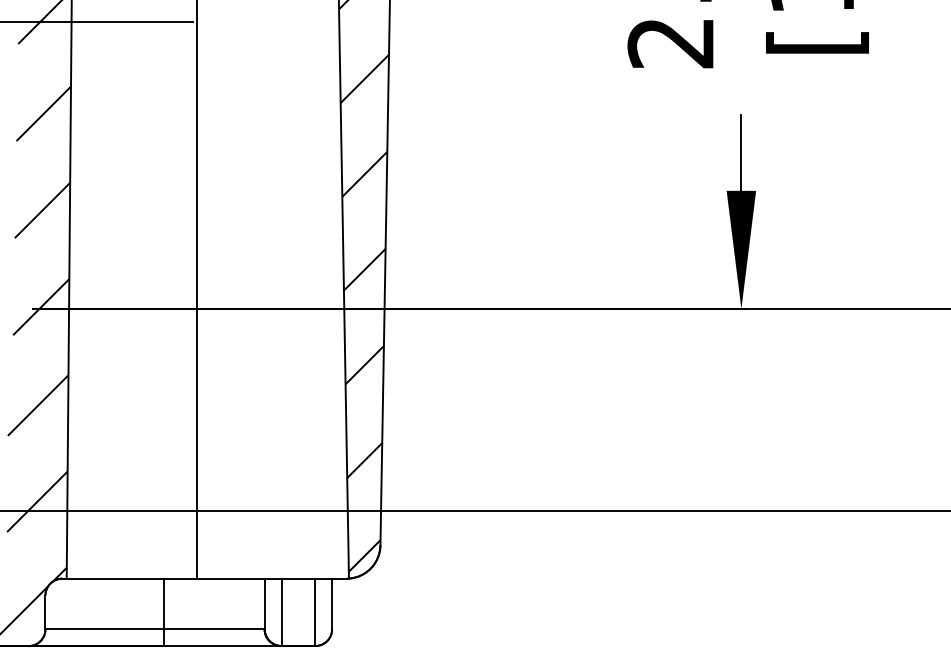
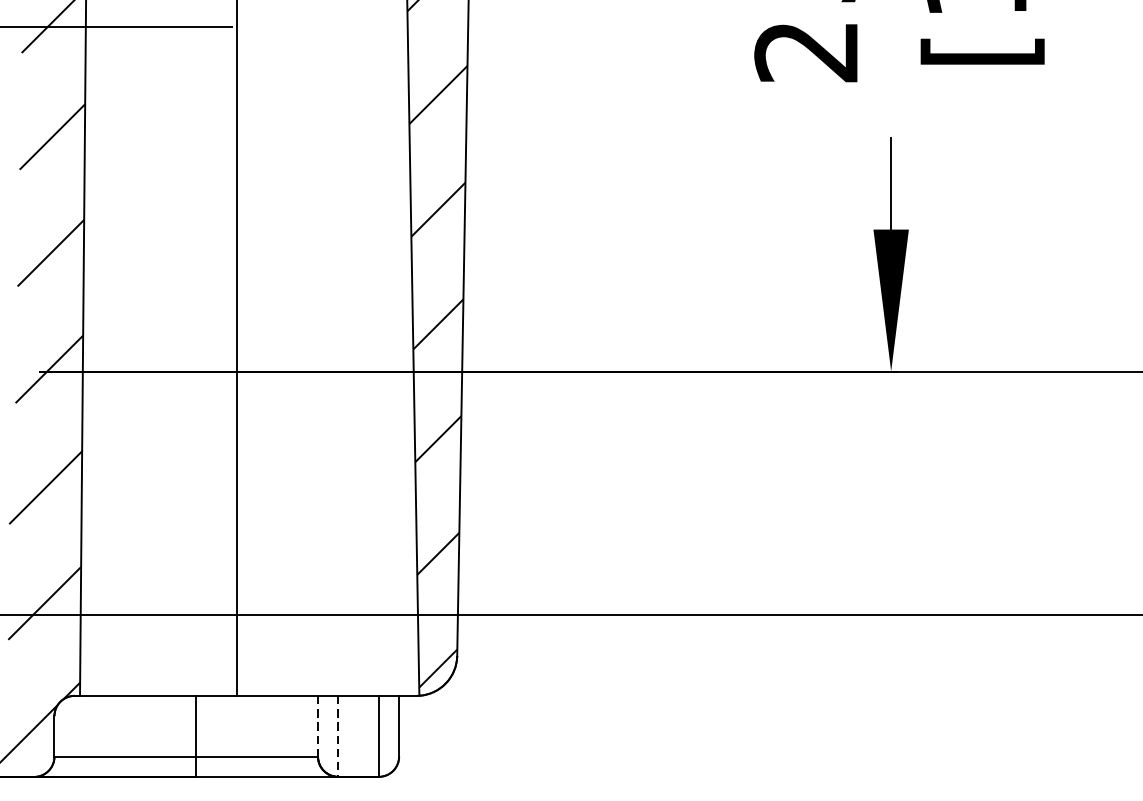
line: (264, 604) -> (317, 726), solid -> dashed
line: (281, 612) -> (338, 736), solid -> dashed

